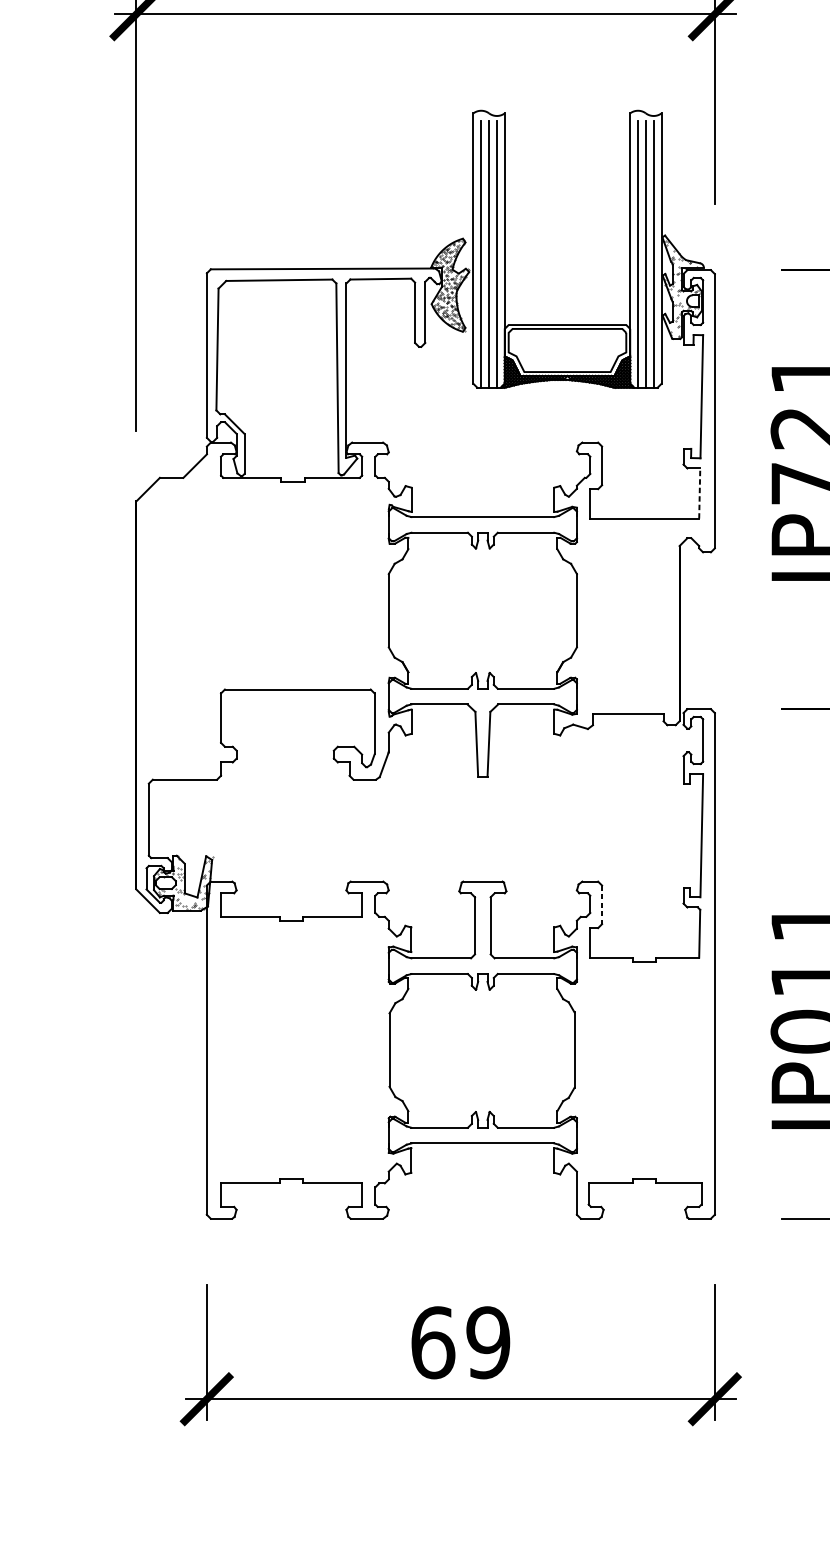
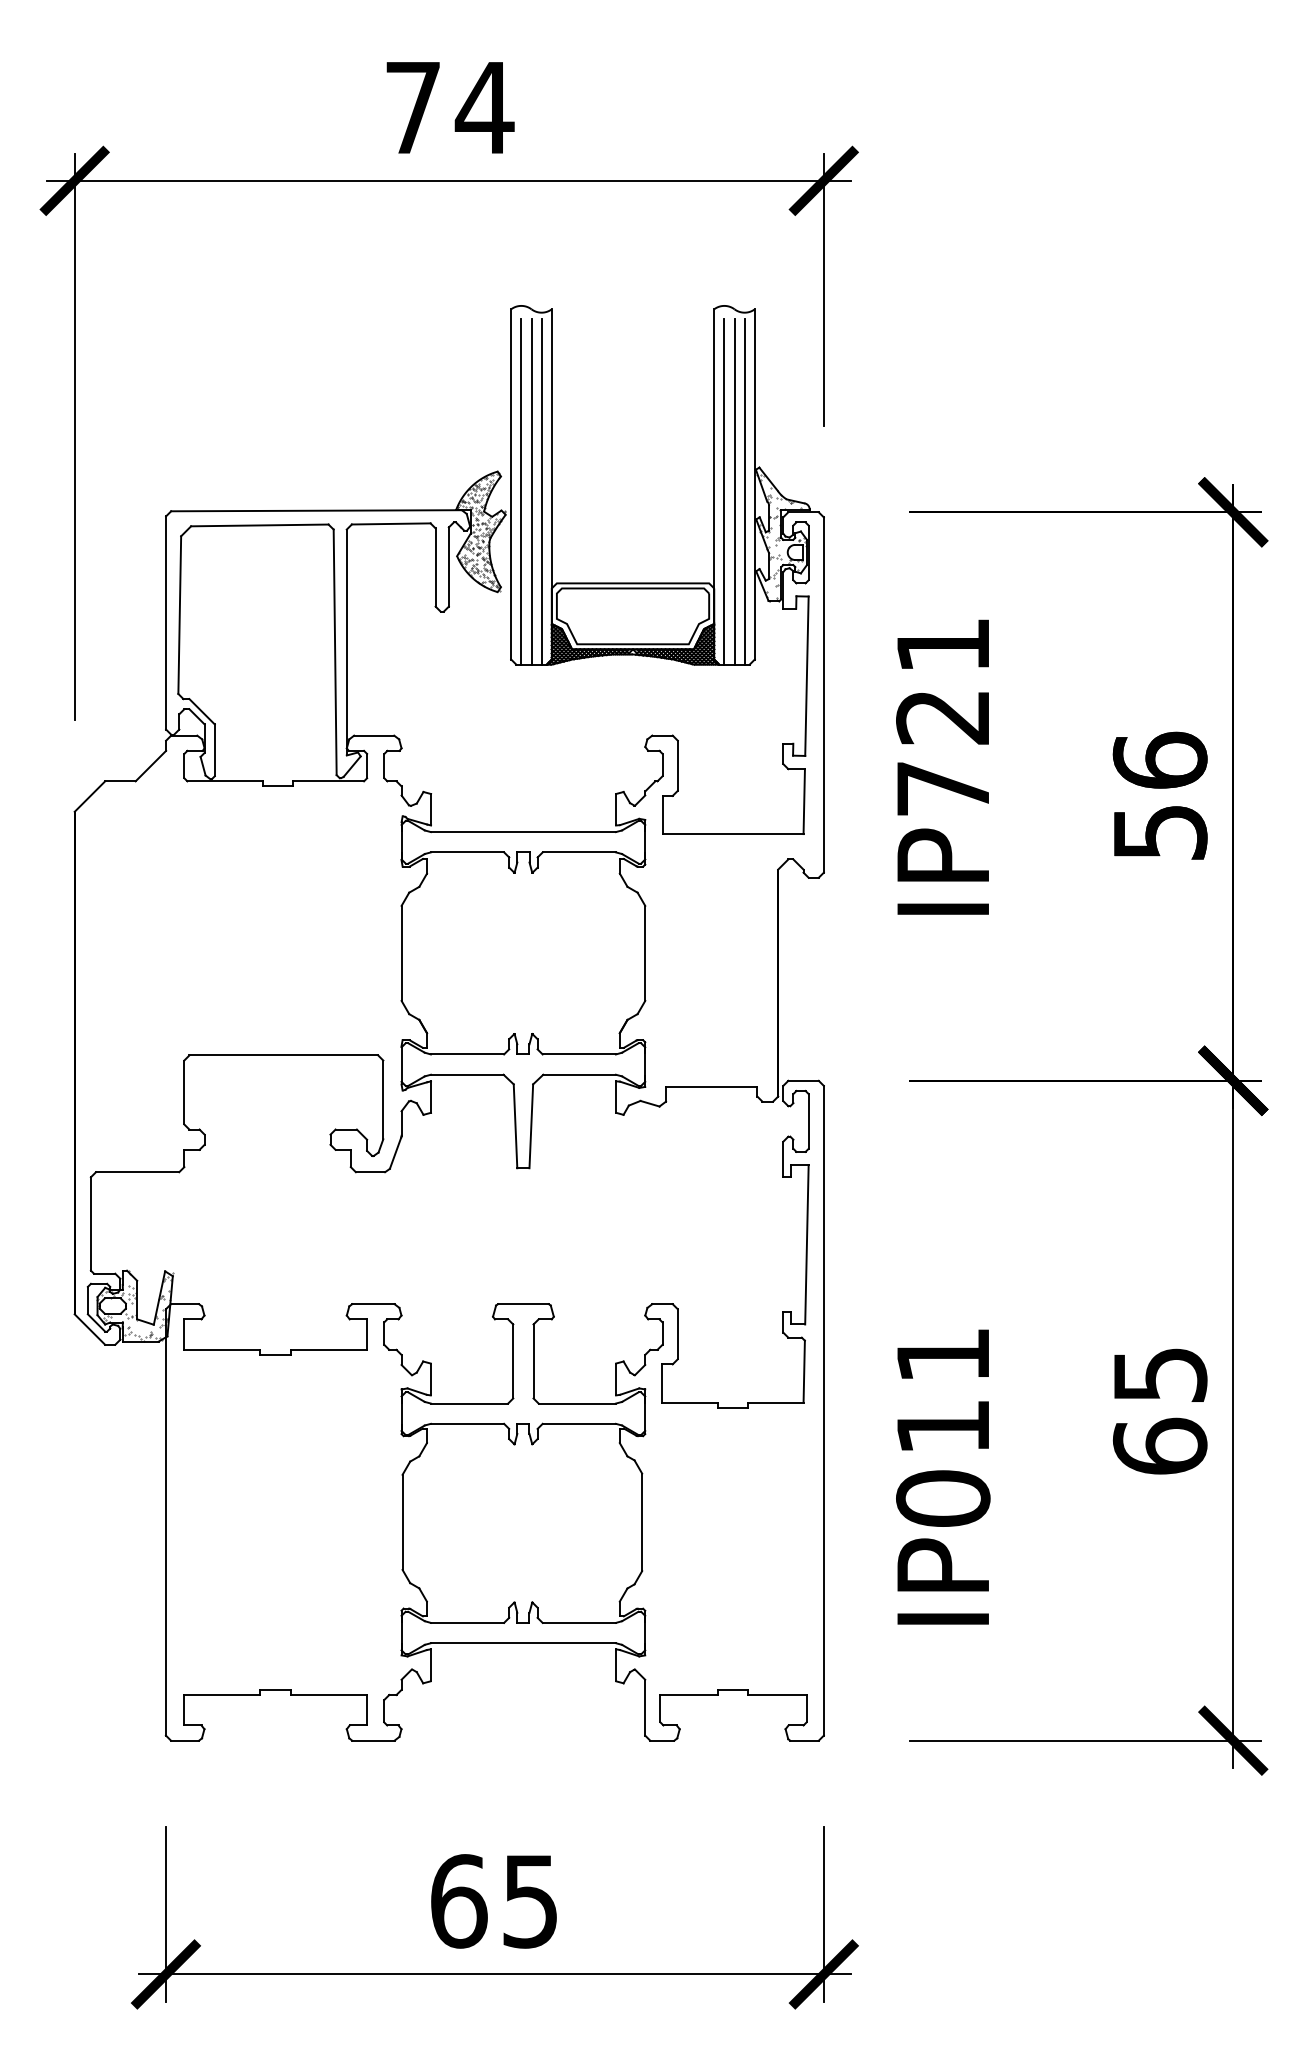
line: (699, 493) -> (804, 801), dashed -> solid
line: (601, 905) -> (677, 1334), dashed -> solid
text: (488, 1342) -> (530, 1901), 69 -> 65

